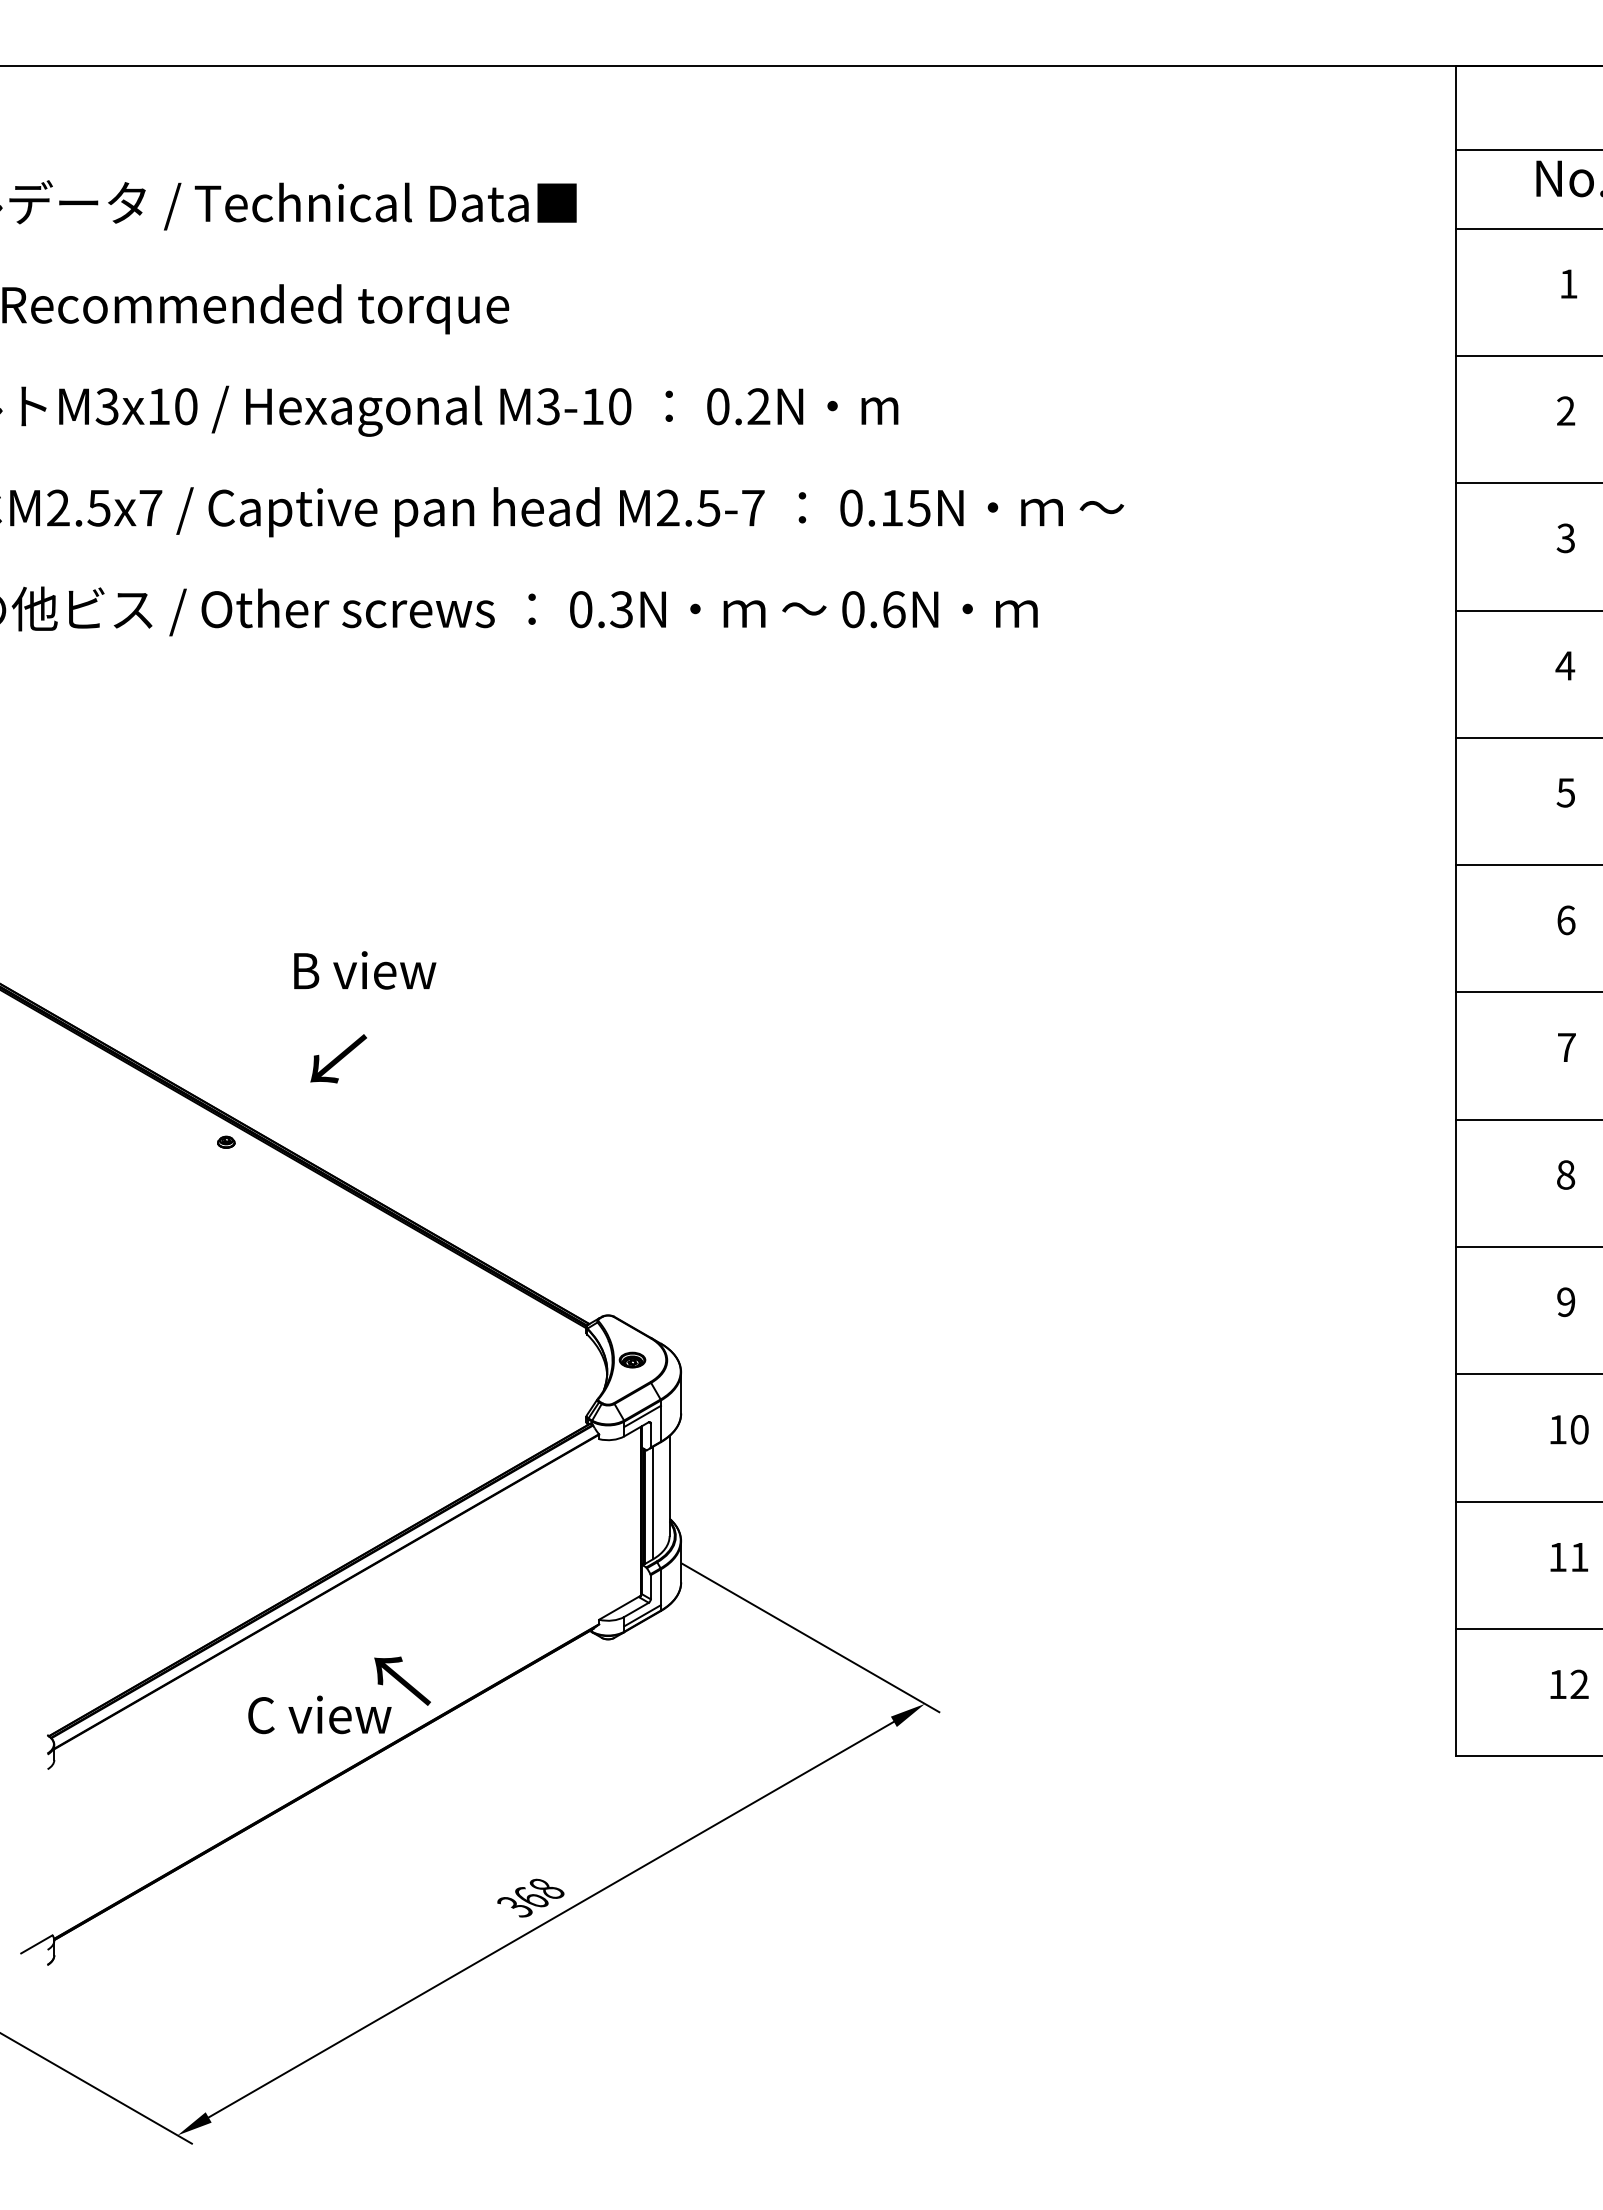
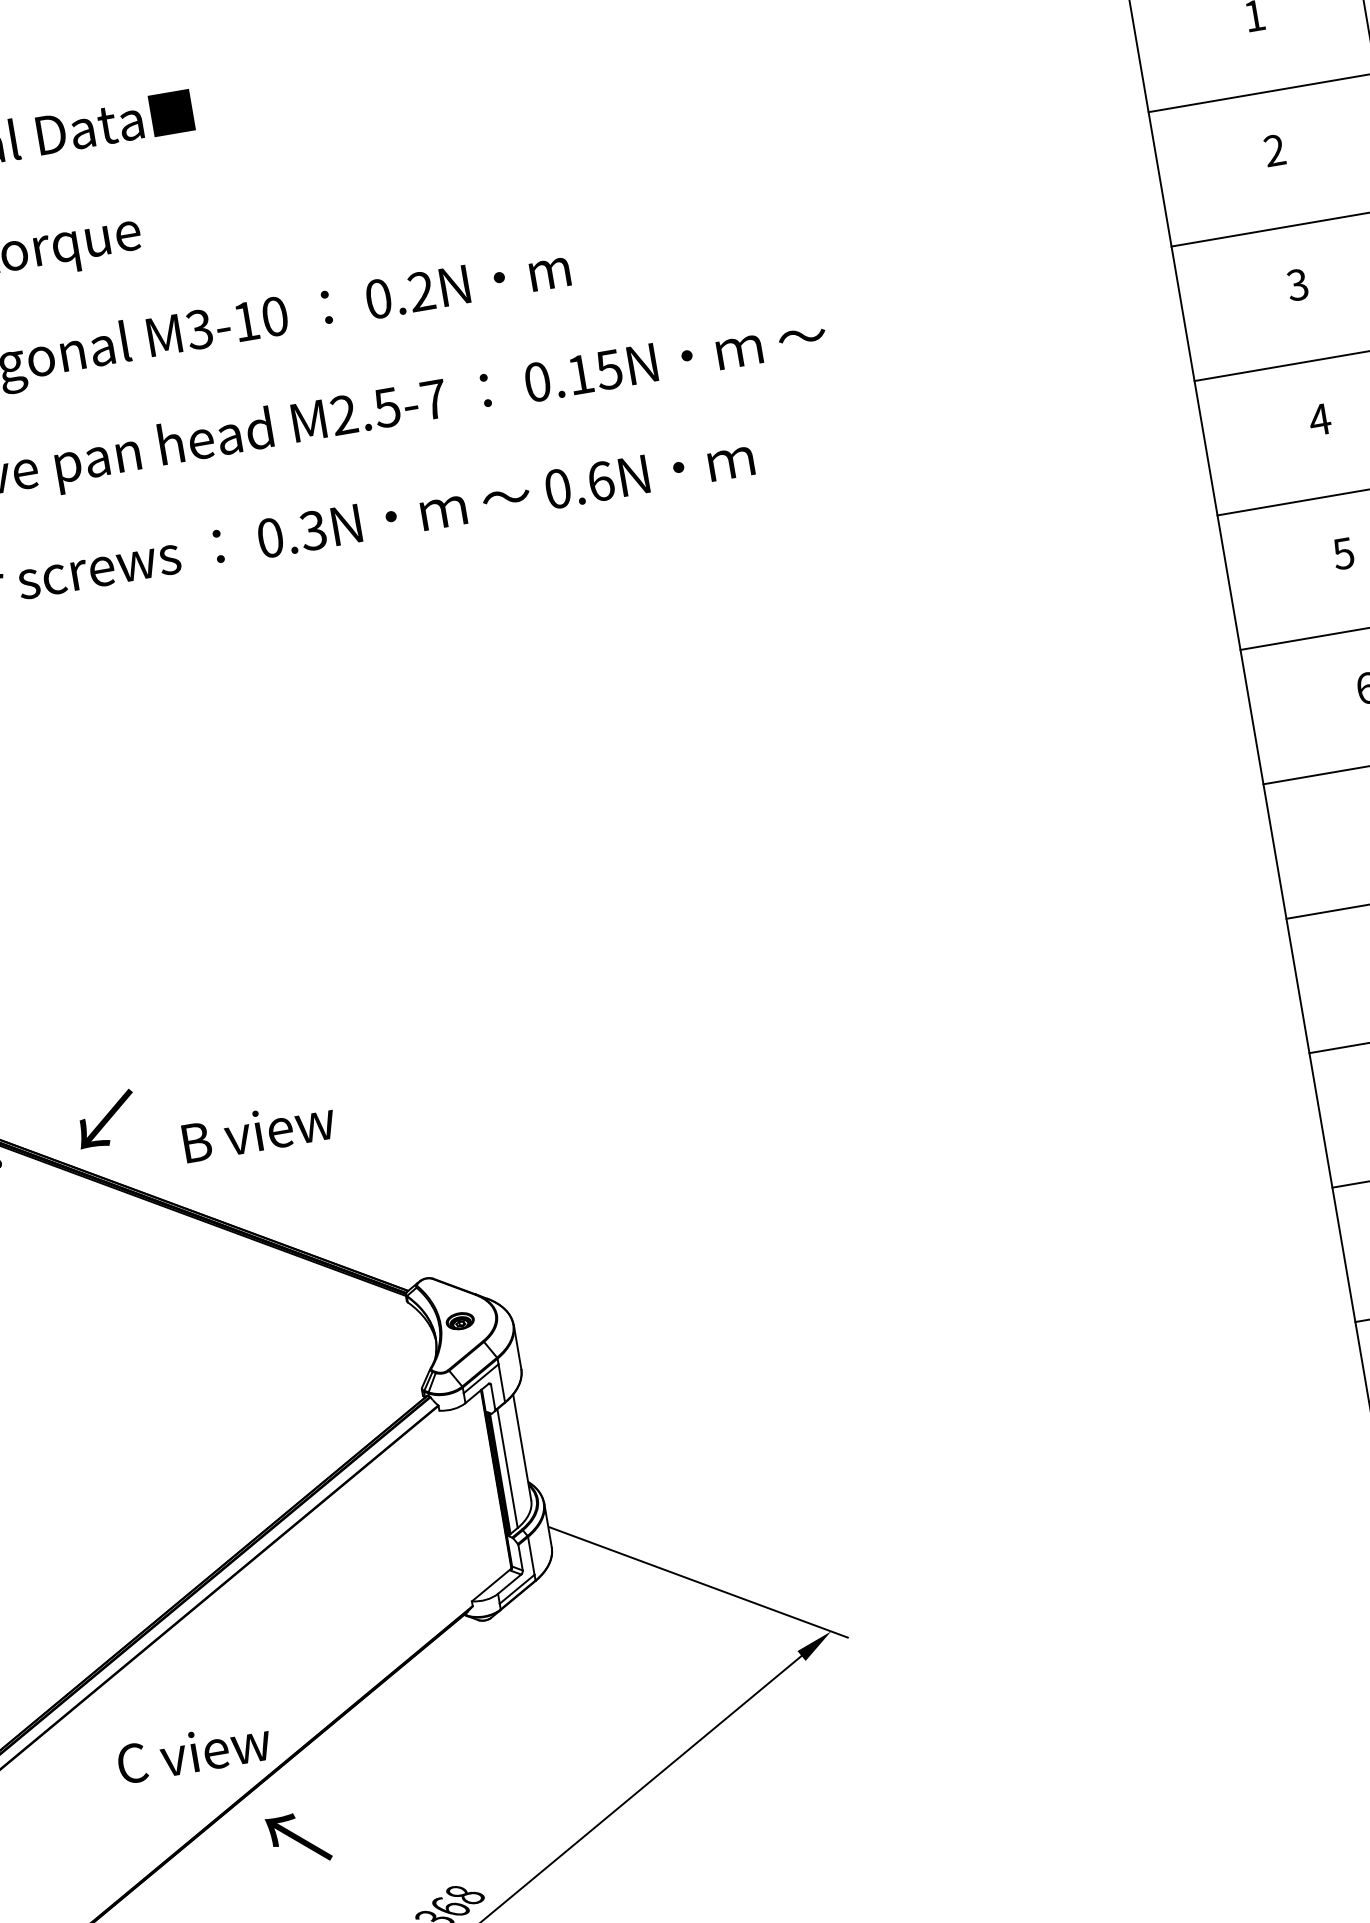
text: (365, 970) -> (259, 1130), moved
text: (338, 1058) -> (106, 1119), moved
text: (402, 1680) -> (298, 1838), moved

